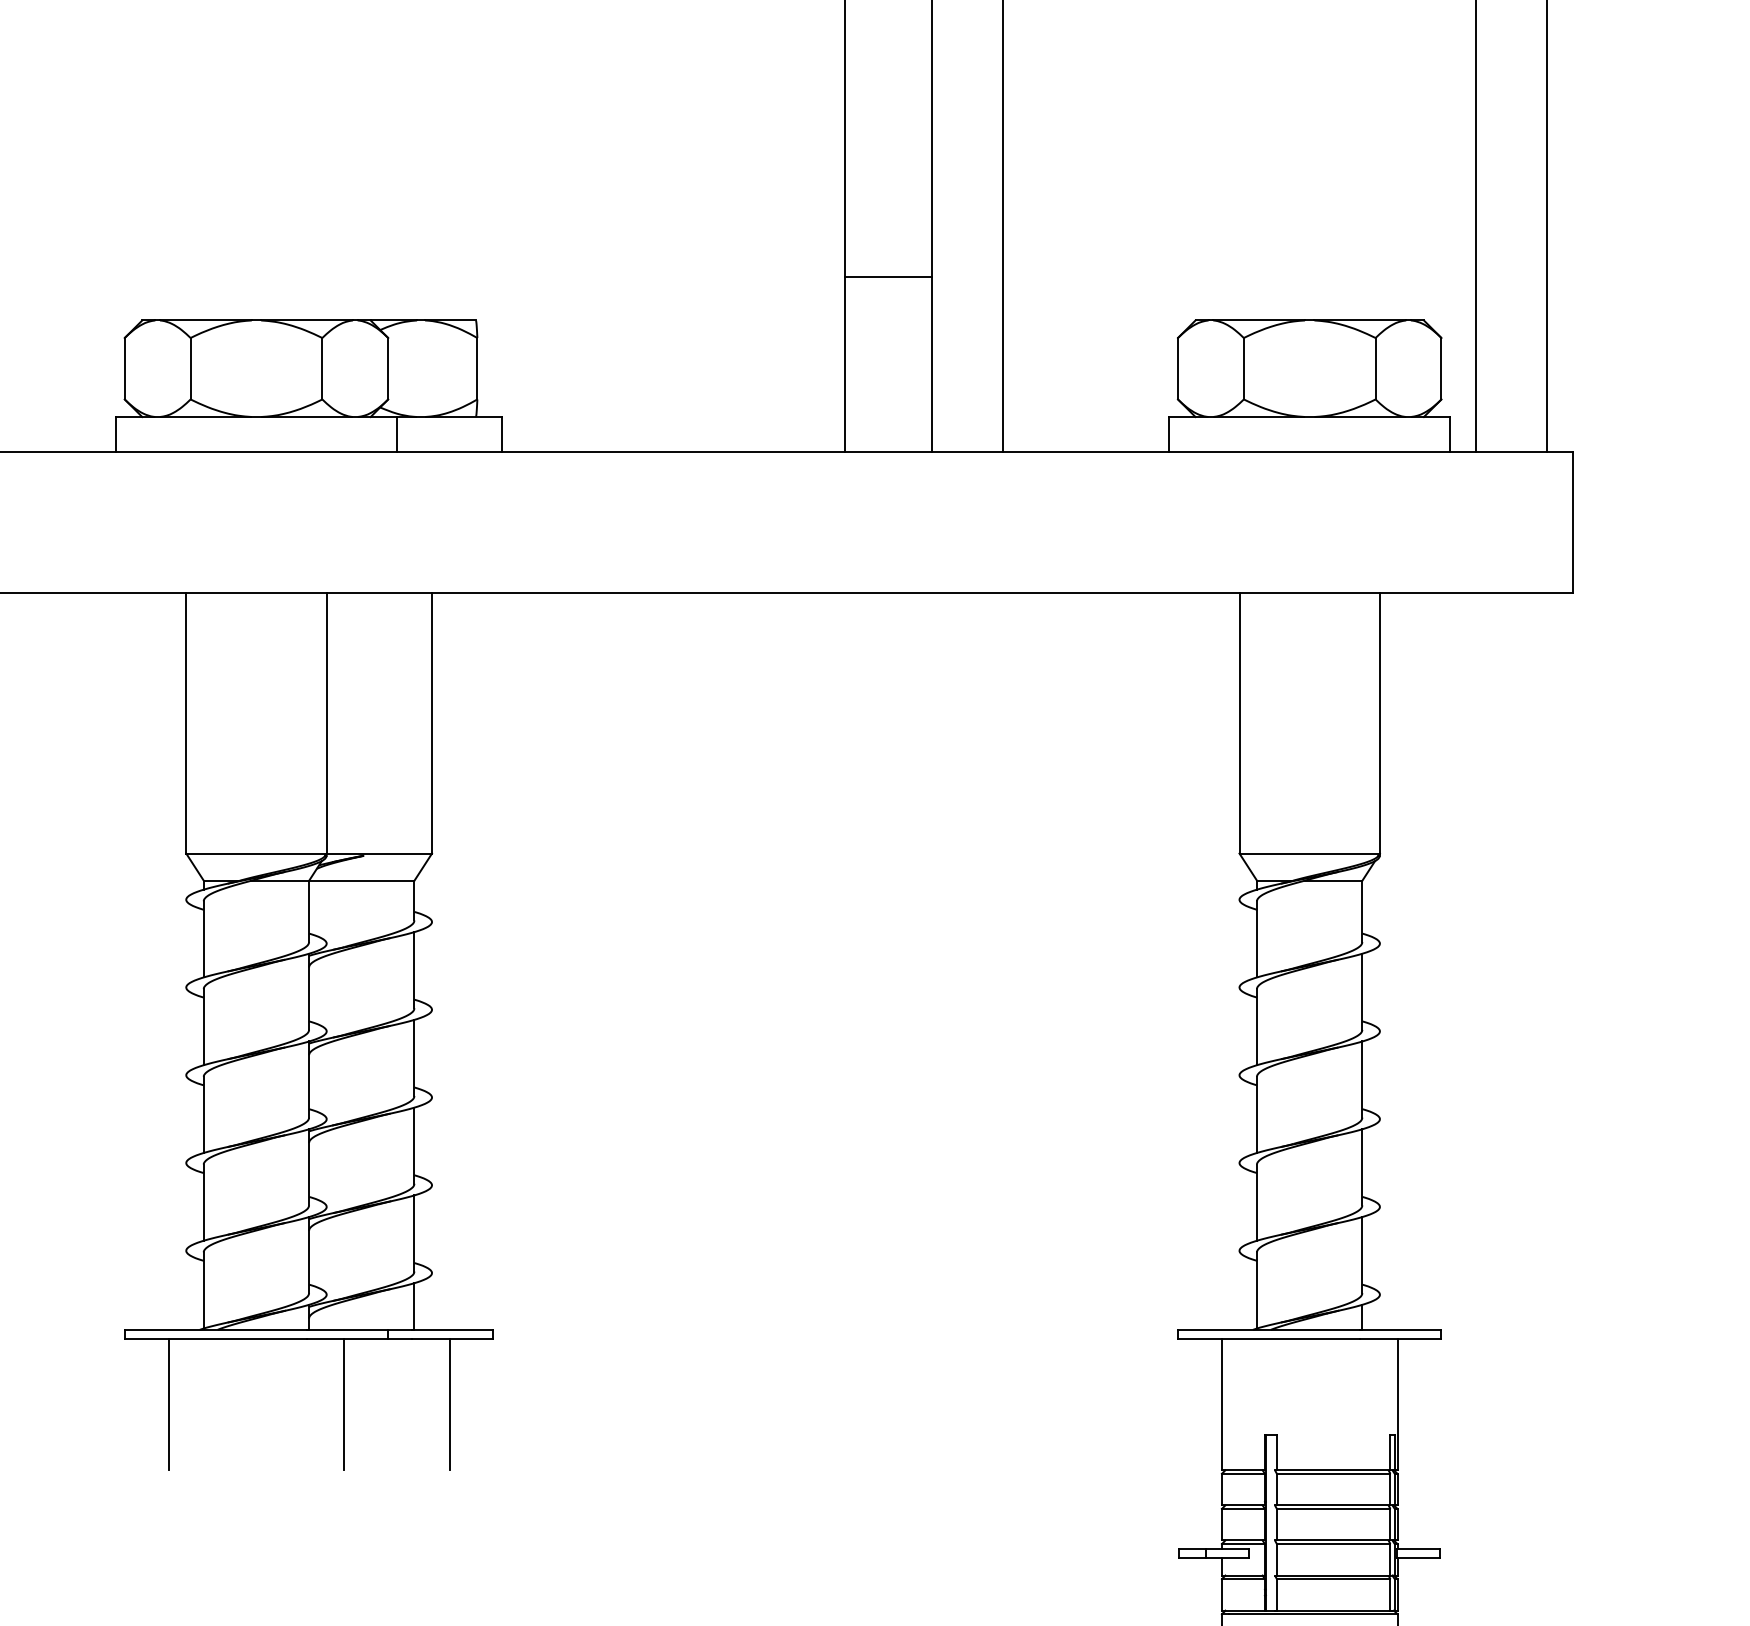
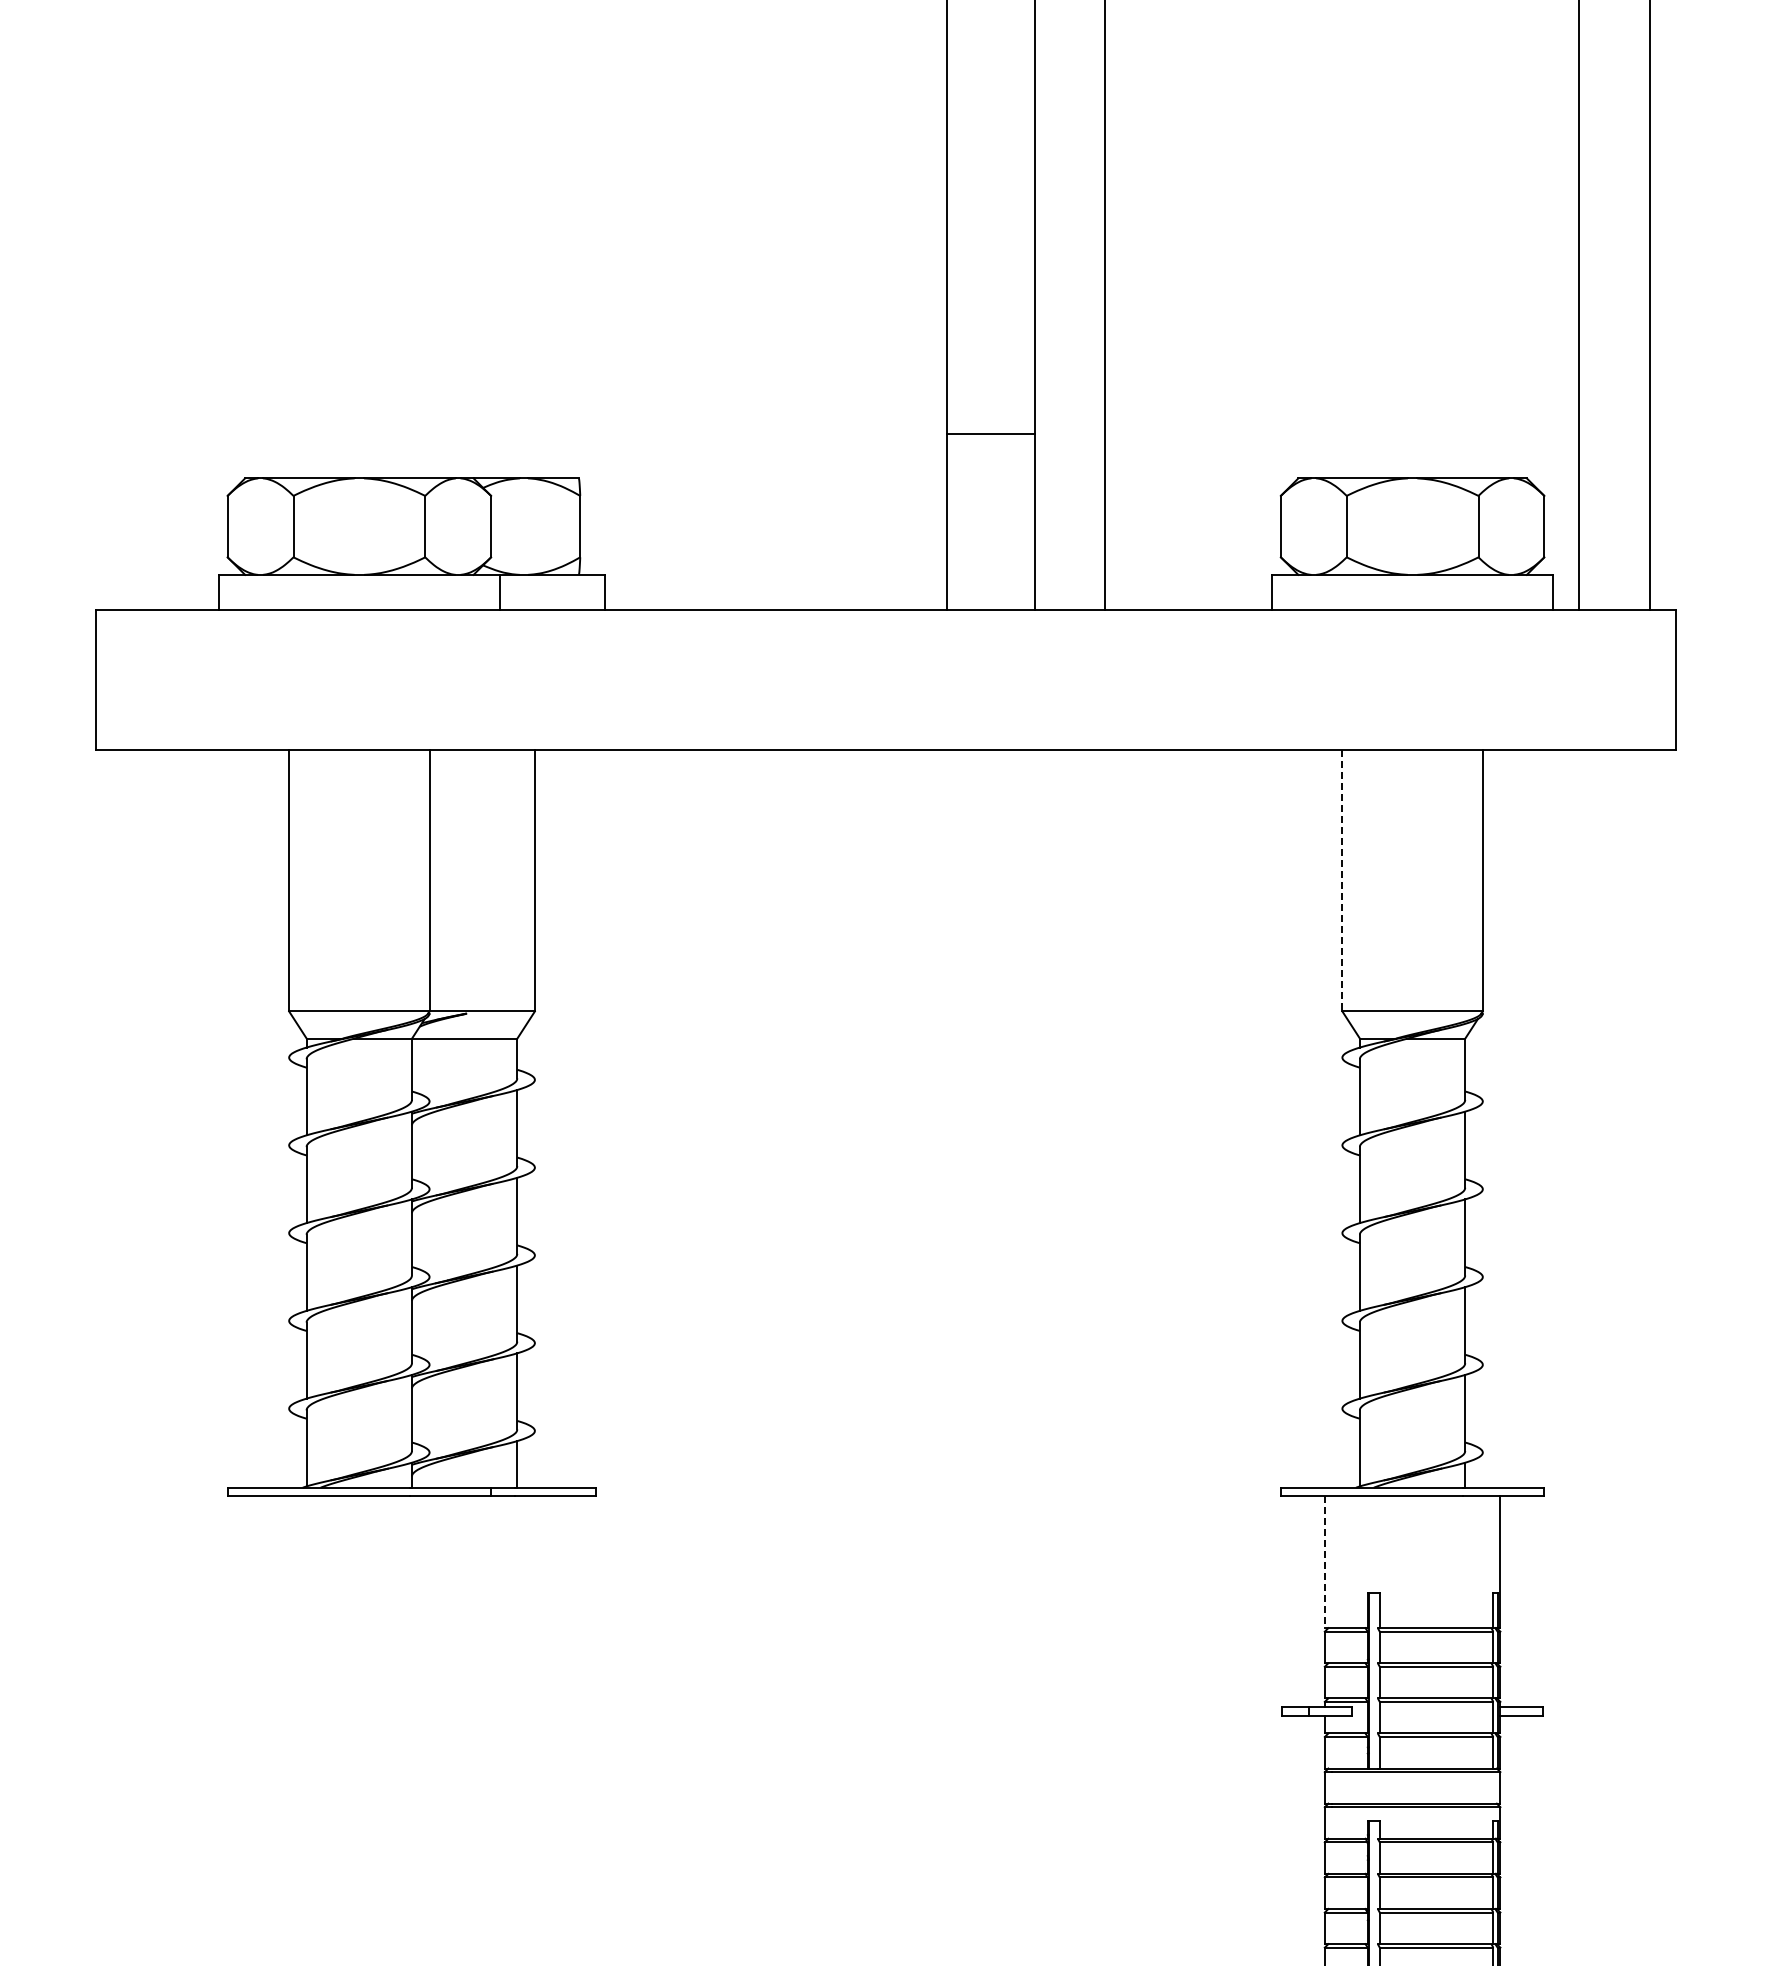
line: (1239, 722) -> (1342, 880), solid -> dashed
line: (168, 1404) -> (271, 1562), removed
line: (344, 1404) -> (447, 1562), removed
line: (449, 1404) -> (552, 1562), removed
line: (1221, 1404) -> (1324, 1562), solid -> dashed

